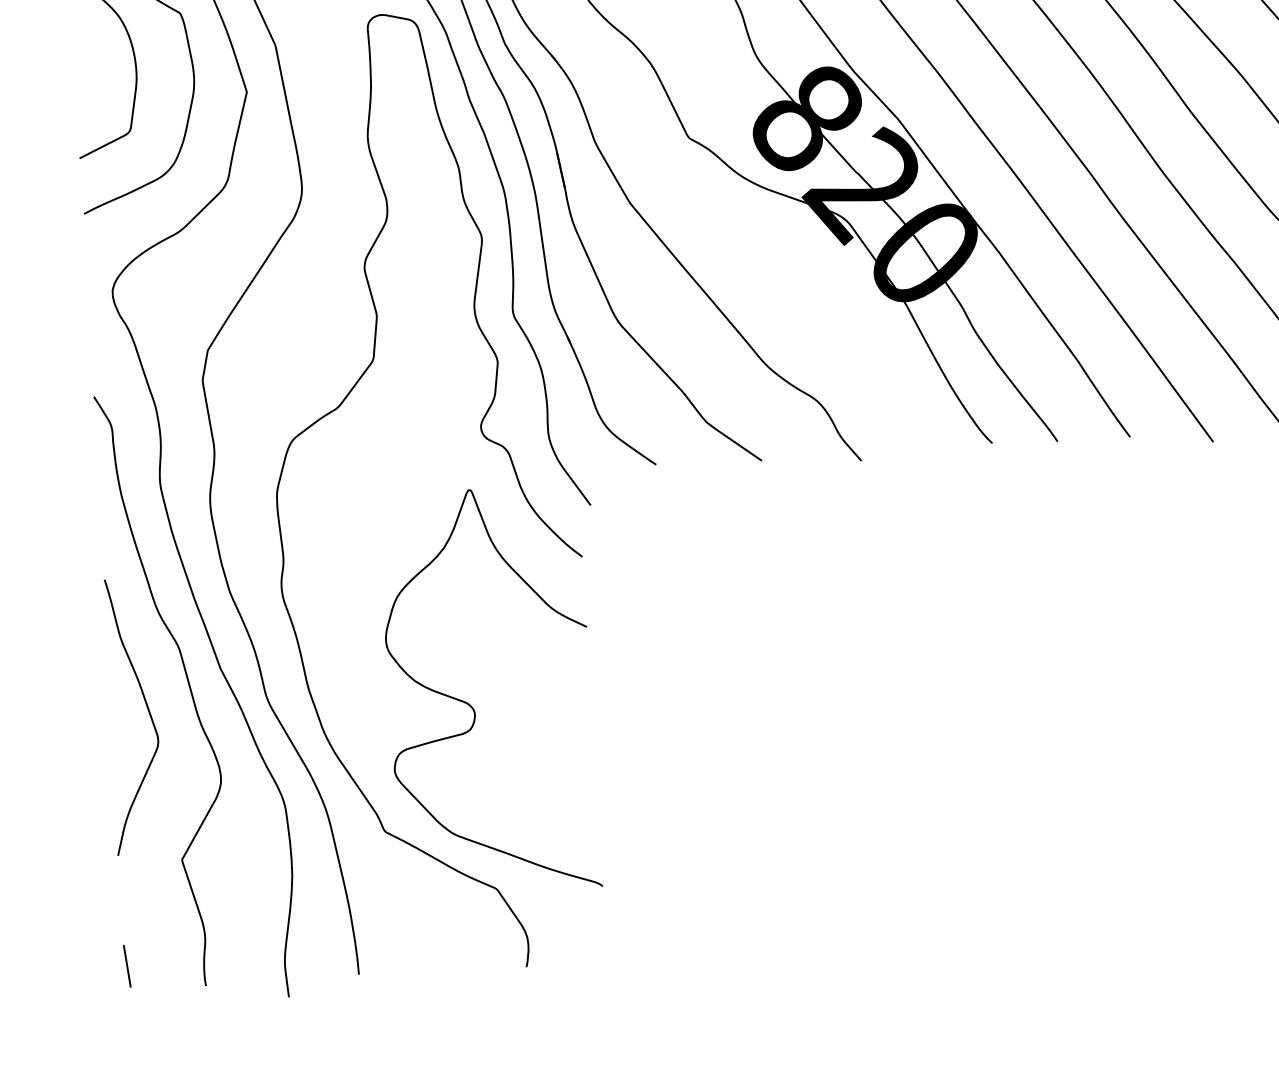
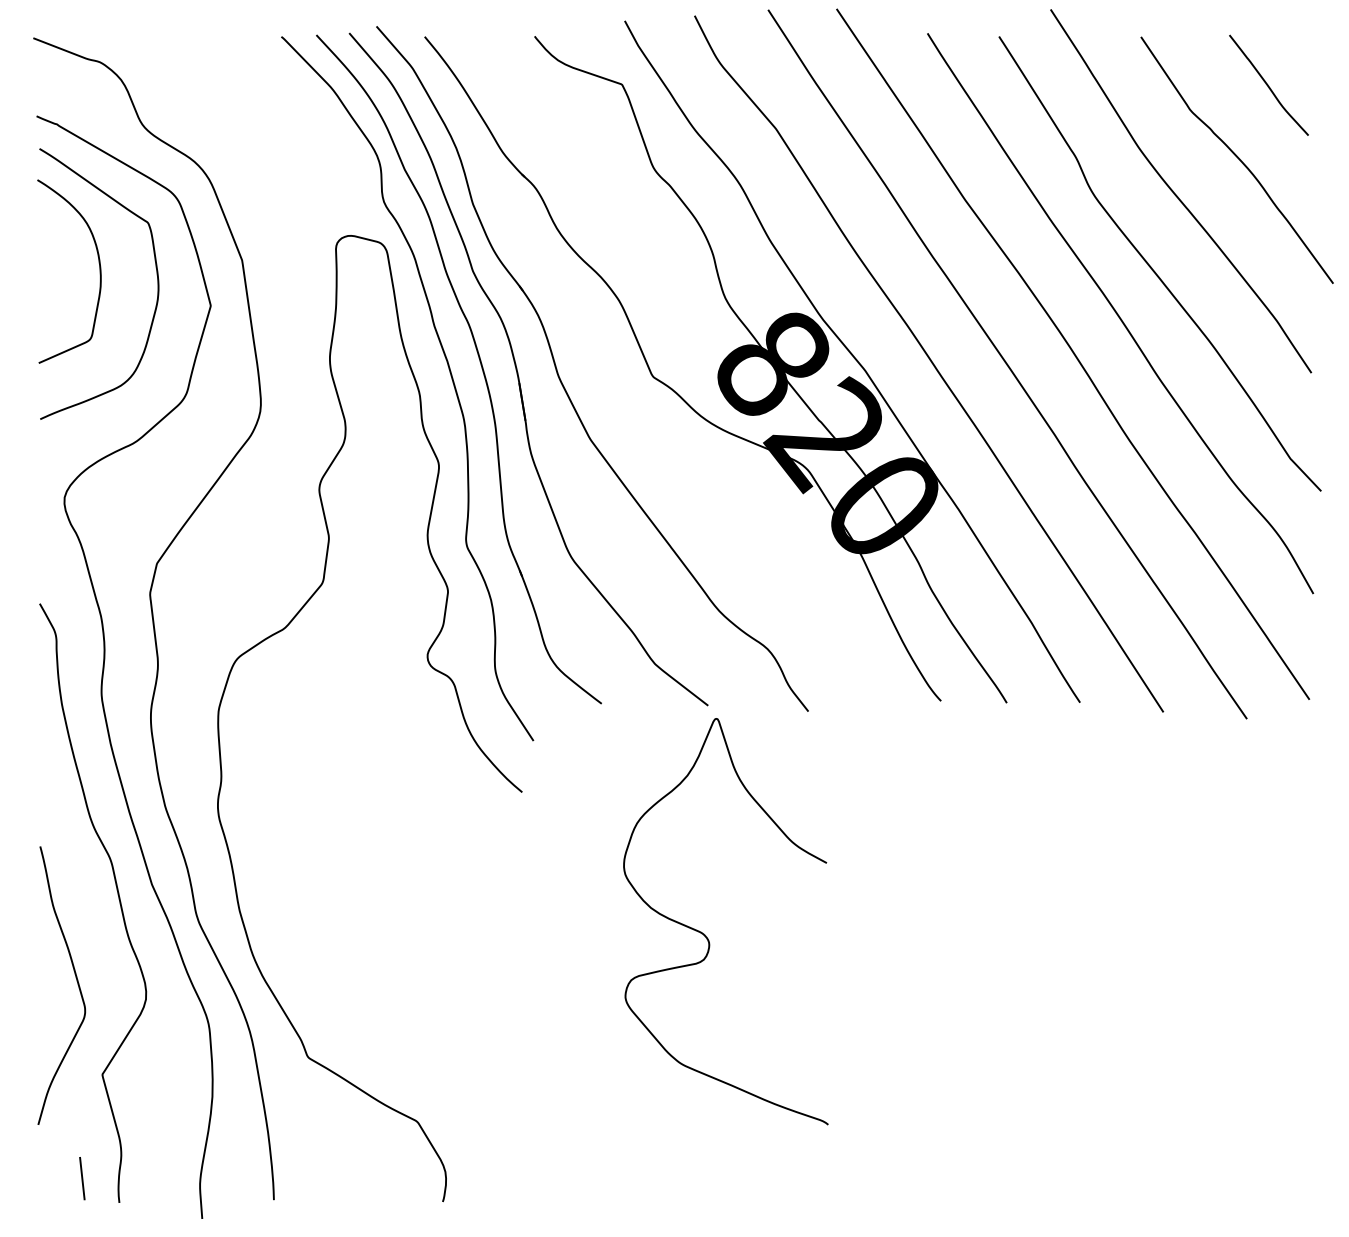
curve: (471, 705) -> (706, 935), moved
curve: (147, 711) -> (76, 981), moved
line: (127, 966) -> (82, 1178), moved

